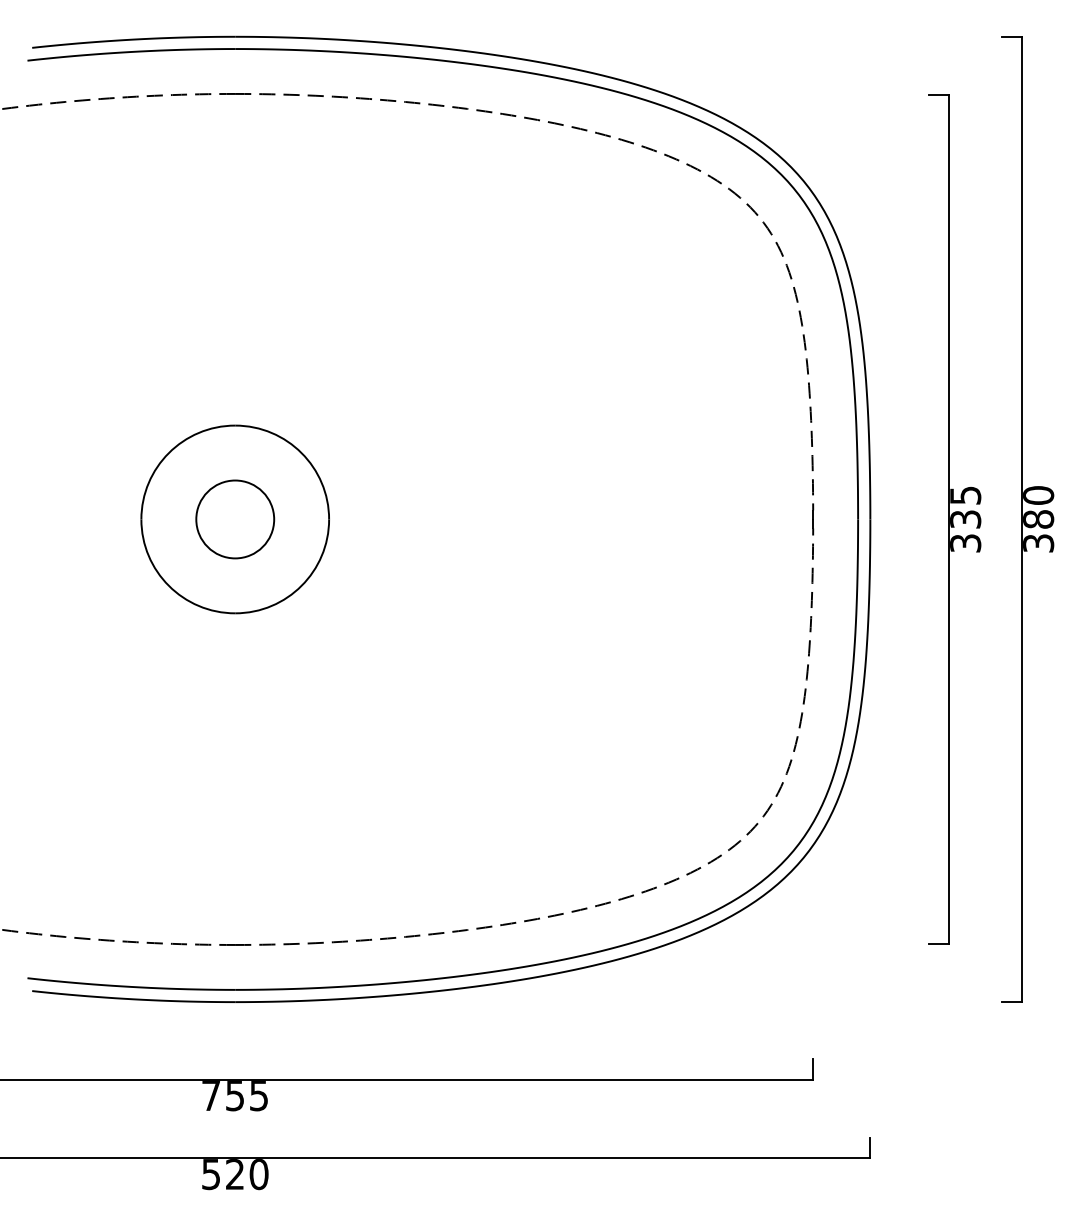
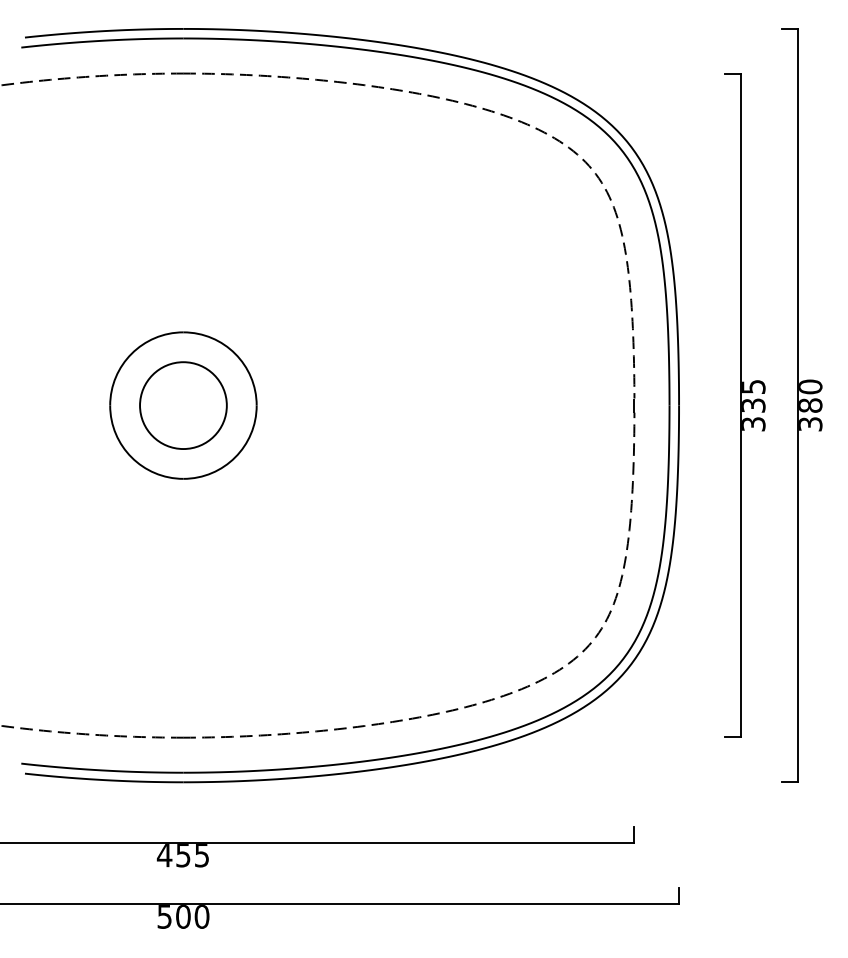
circle: (234, 519) -> (182, 405), size x1.43
text: (211, 1095) -> (164, 855), 755 -> 455
text: (234, 1174) -> (182, 916), 520 -> 500

